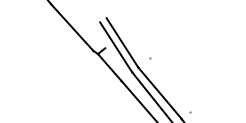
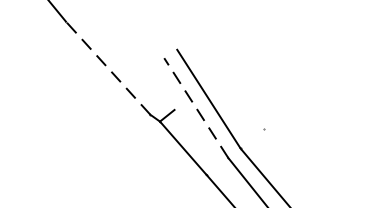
line: (71, 26) -> (107, 66), solid -> dashed
line: (116, 47) -> (196, 108), solid -> dashed

